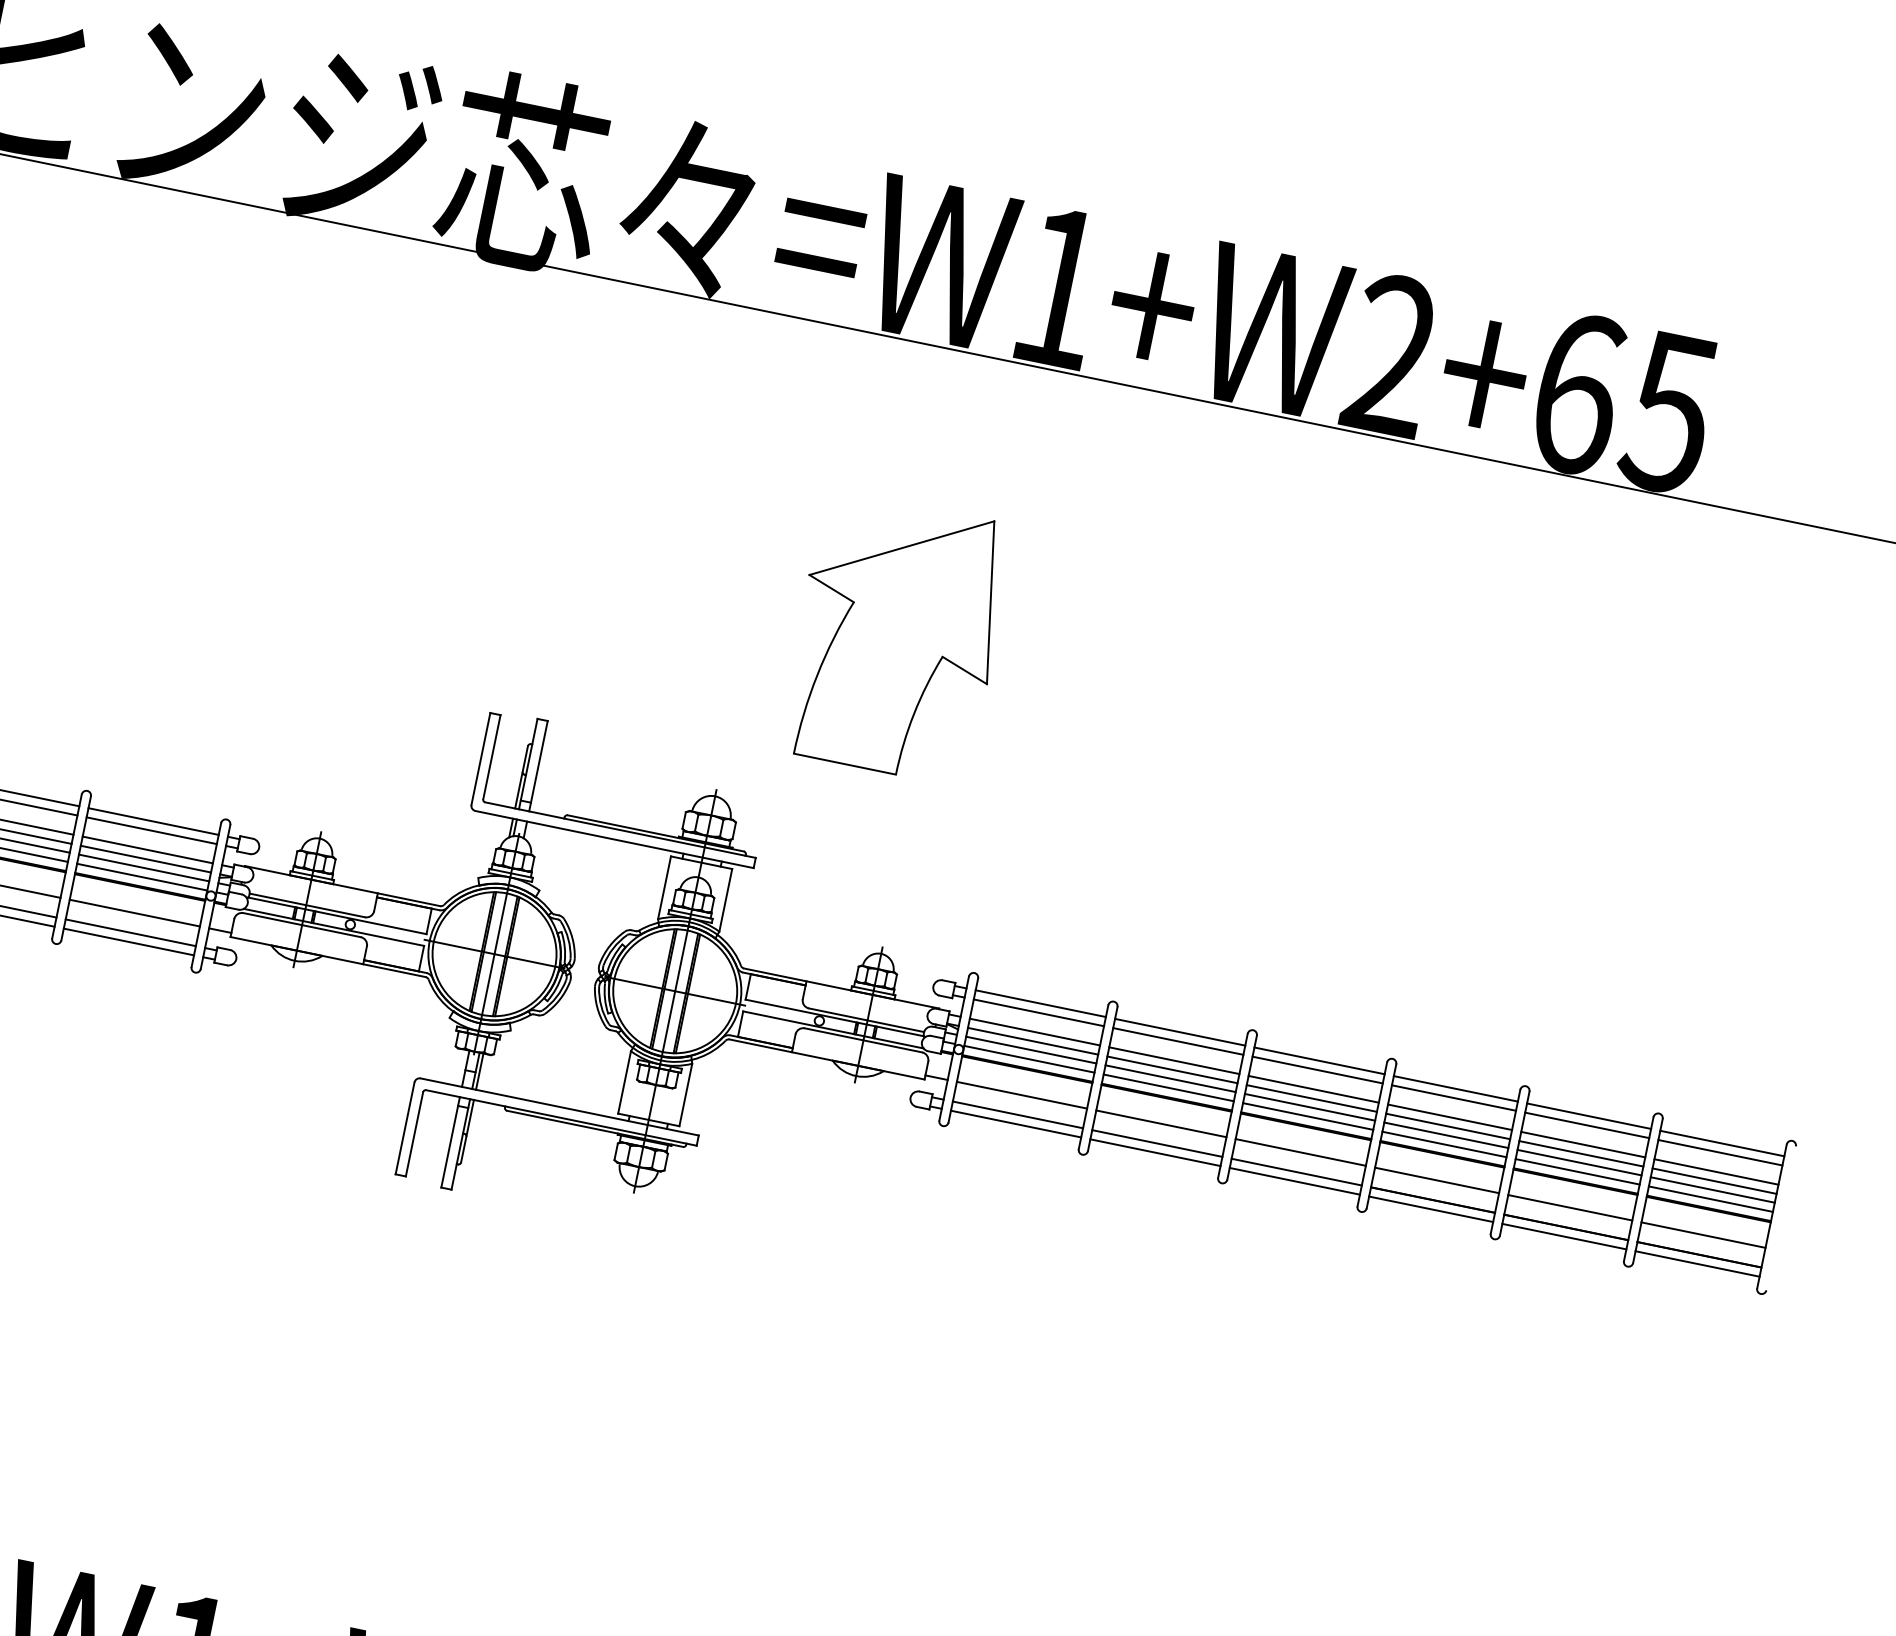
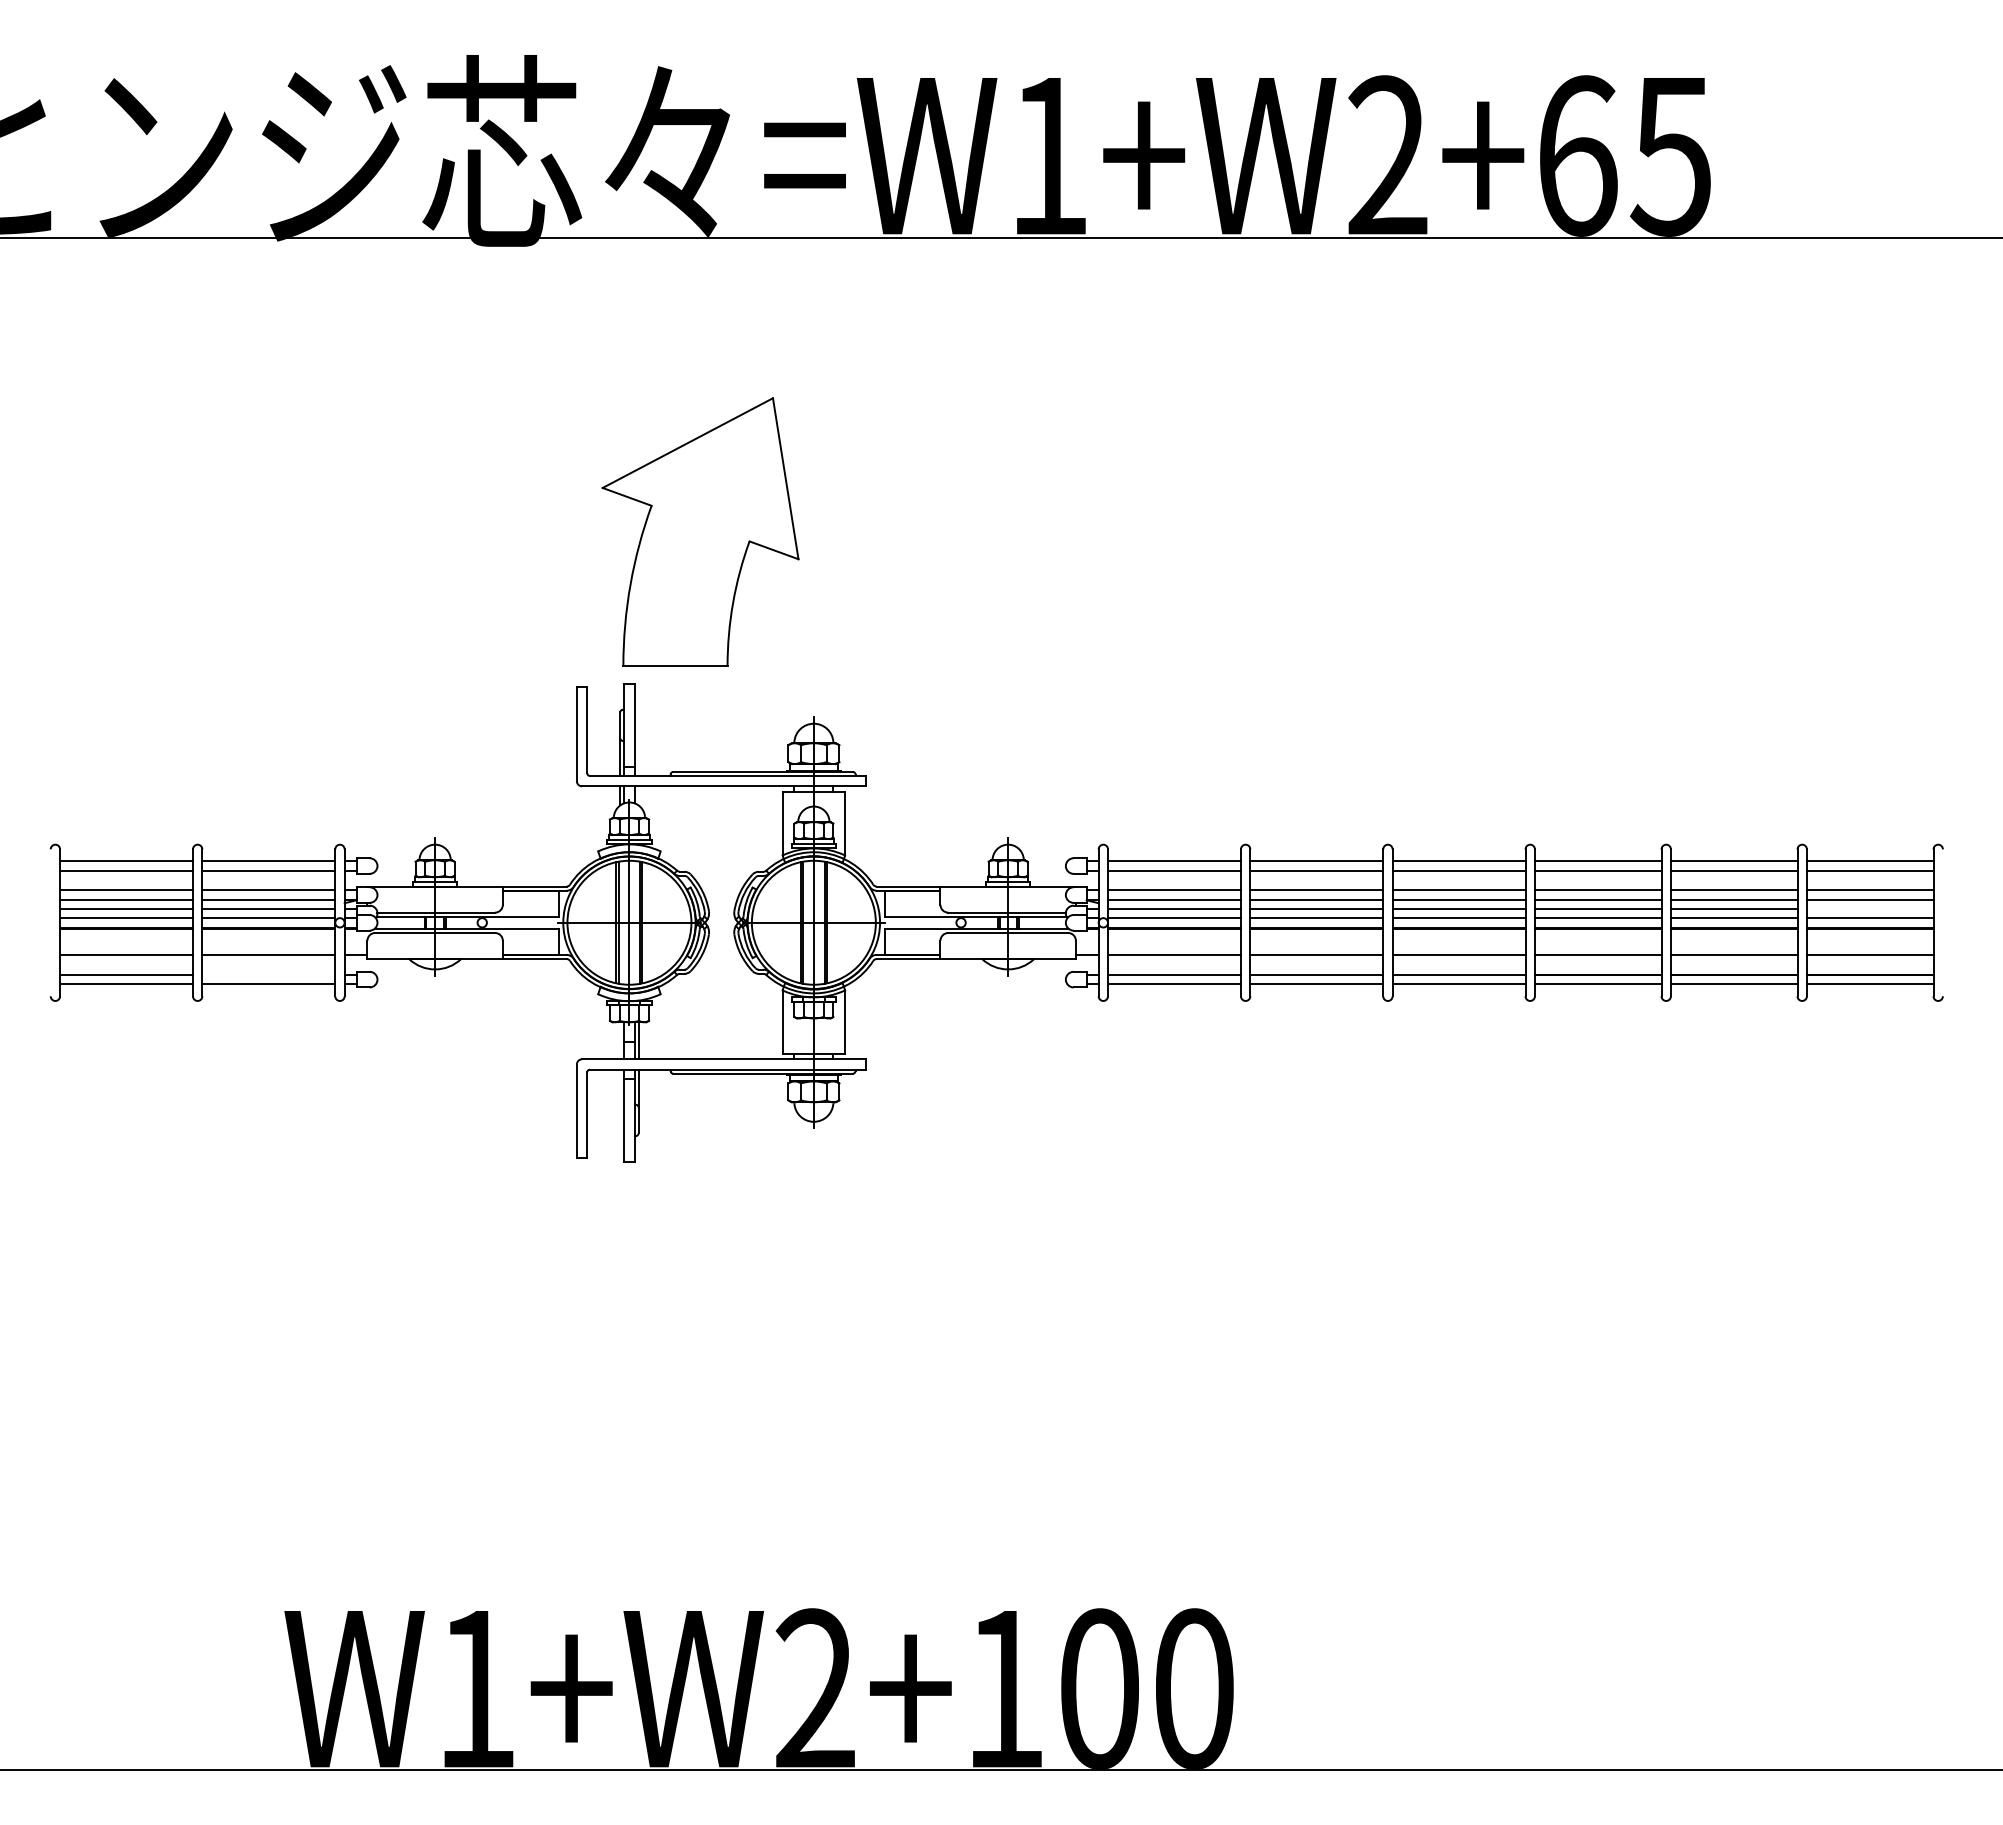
part: (896, 637) -> (700, 531), moved
line: (130, 932) -> (268, 974), removed
line: (1712, 1189) -> (1869, 908), removed

